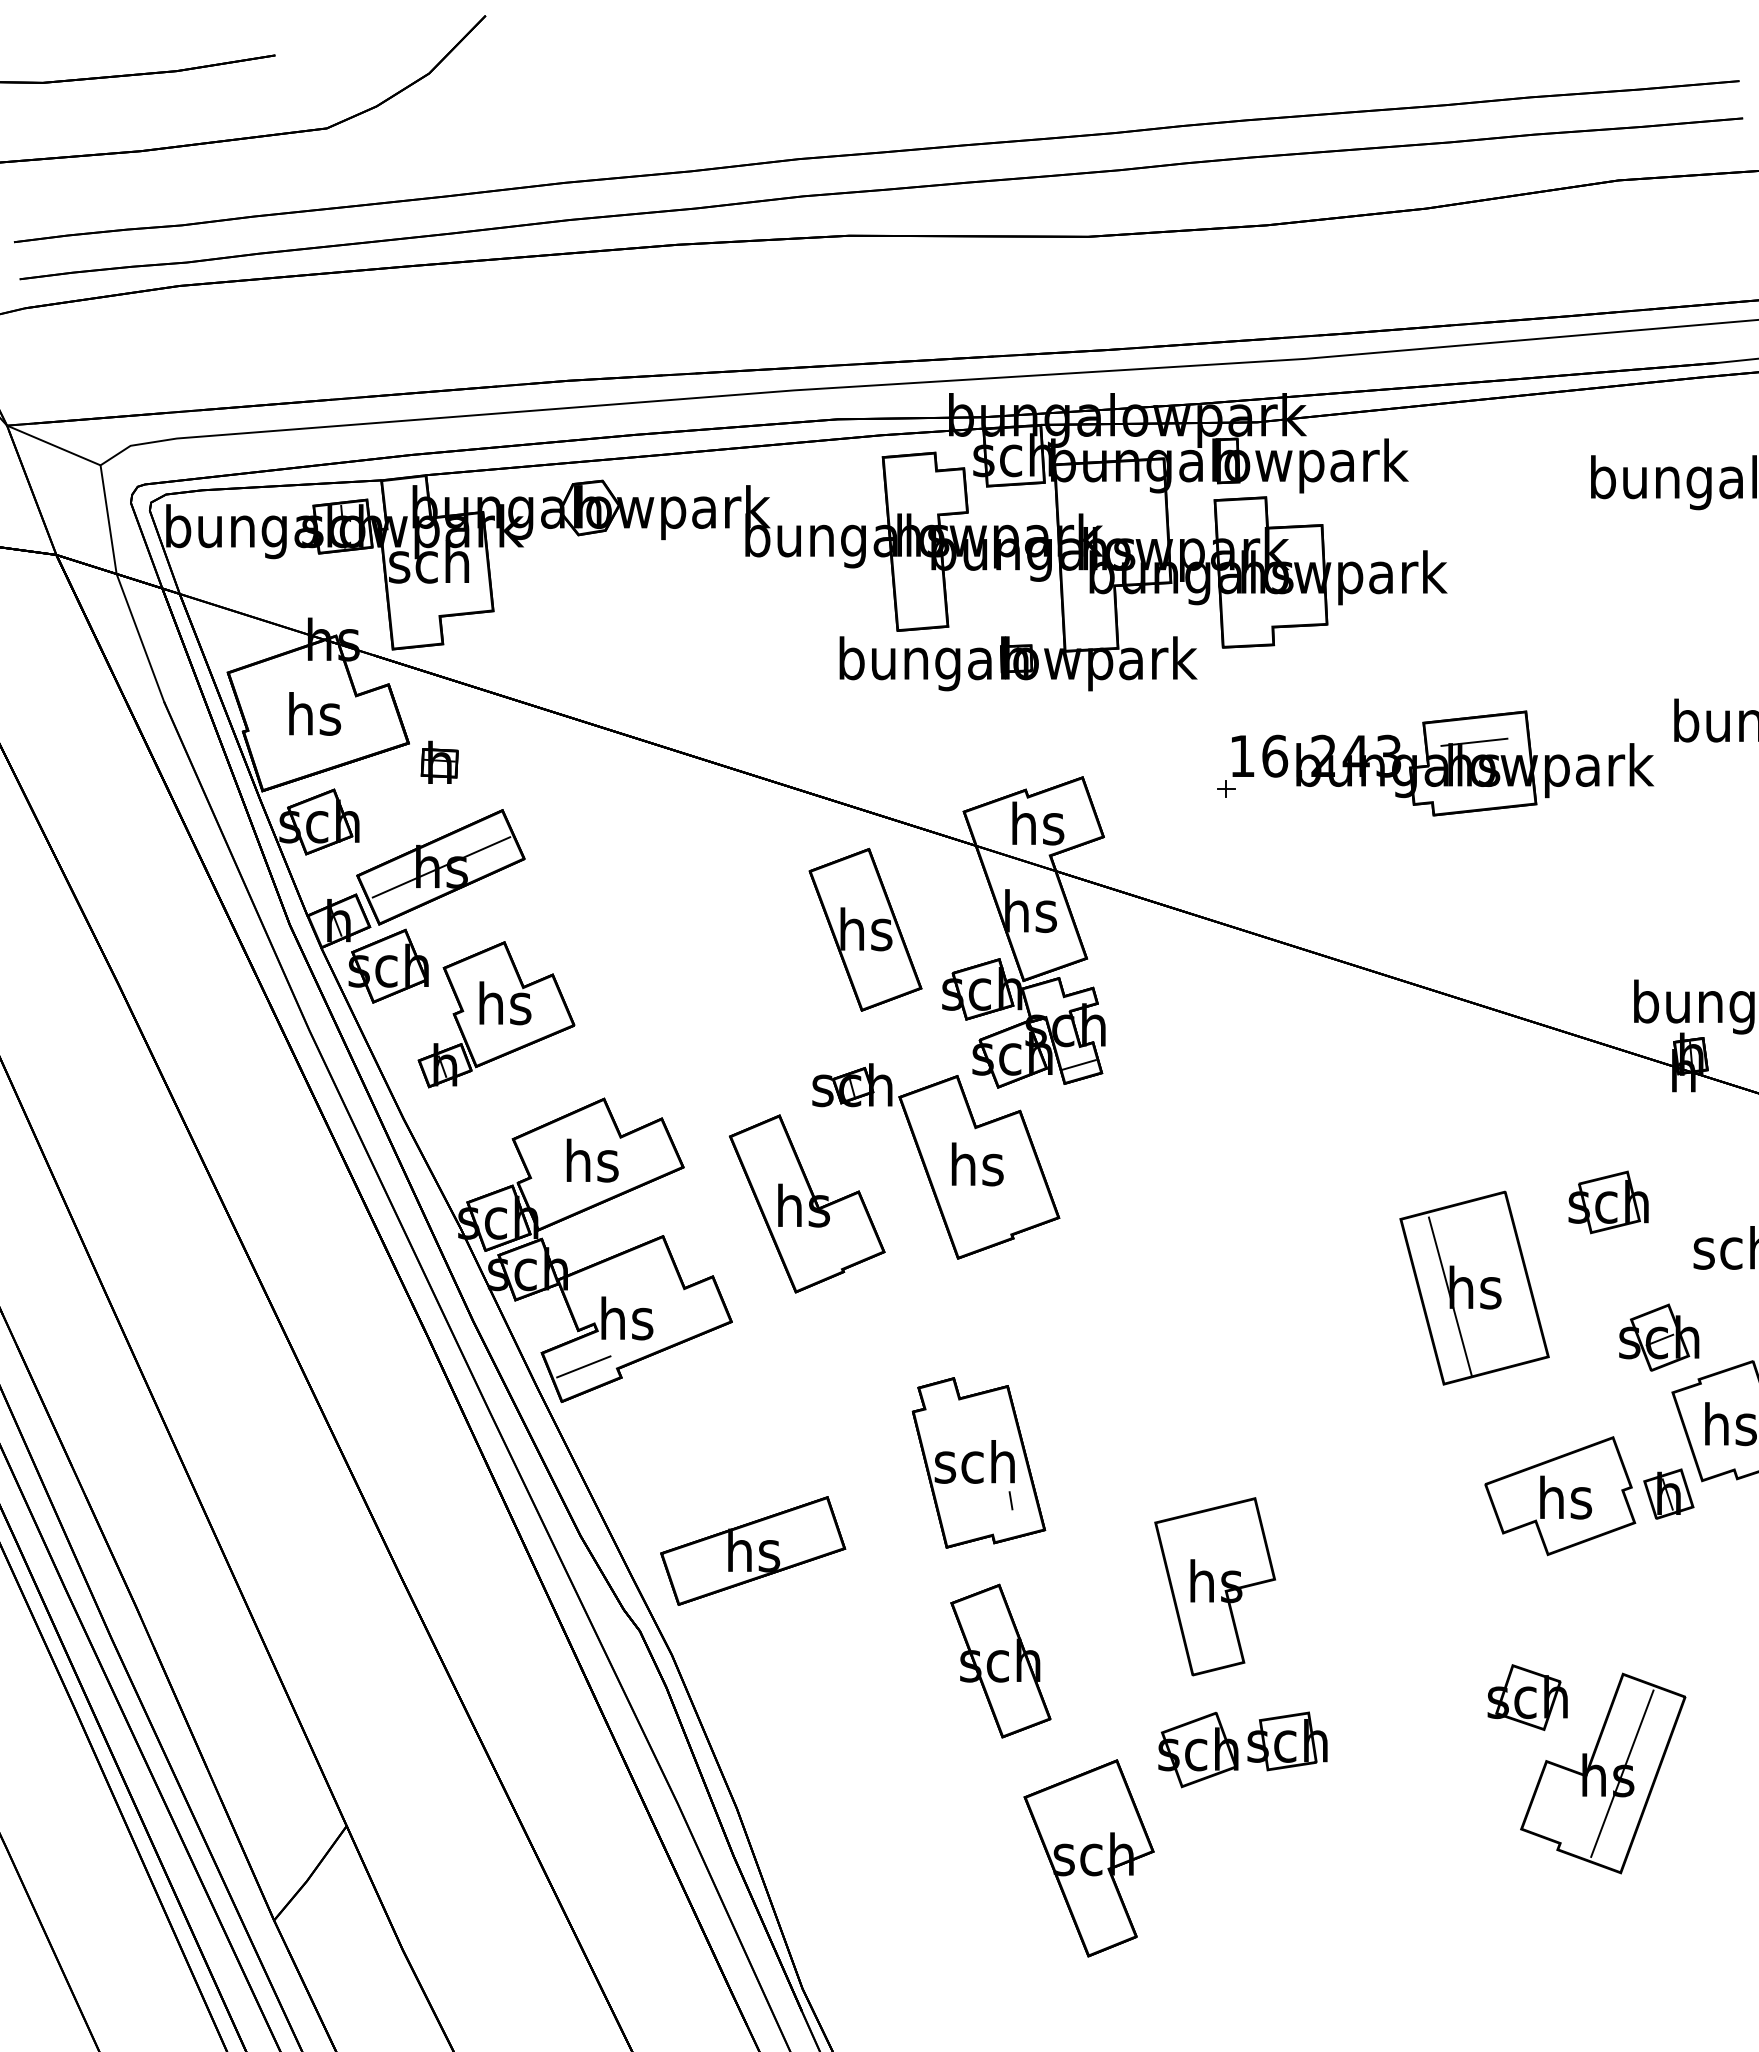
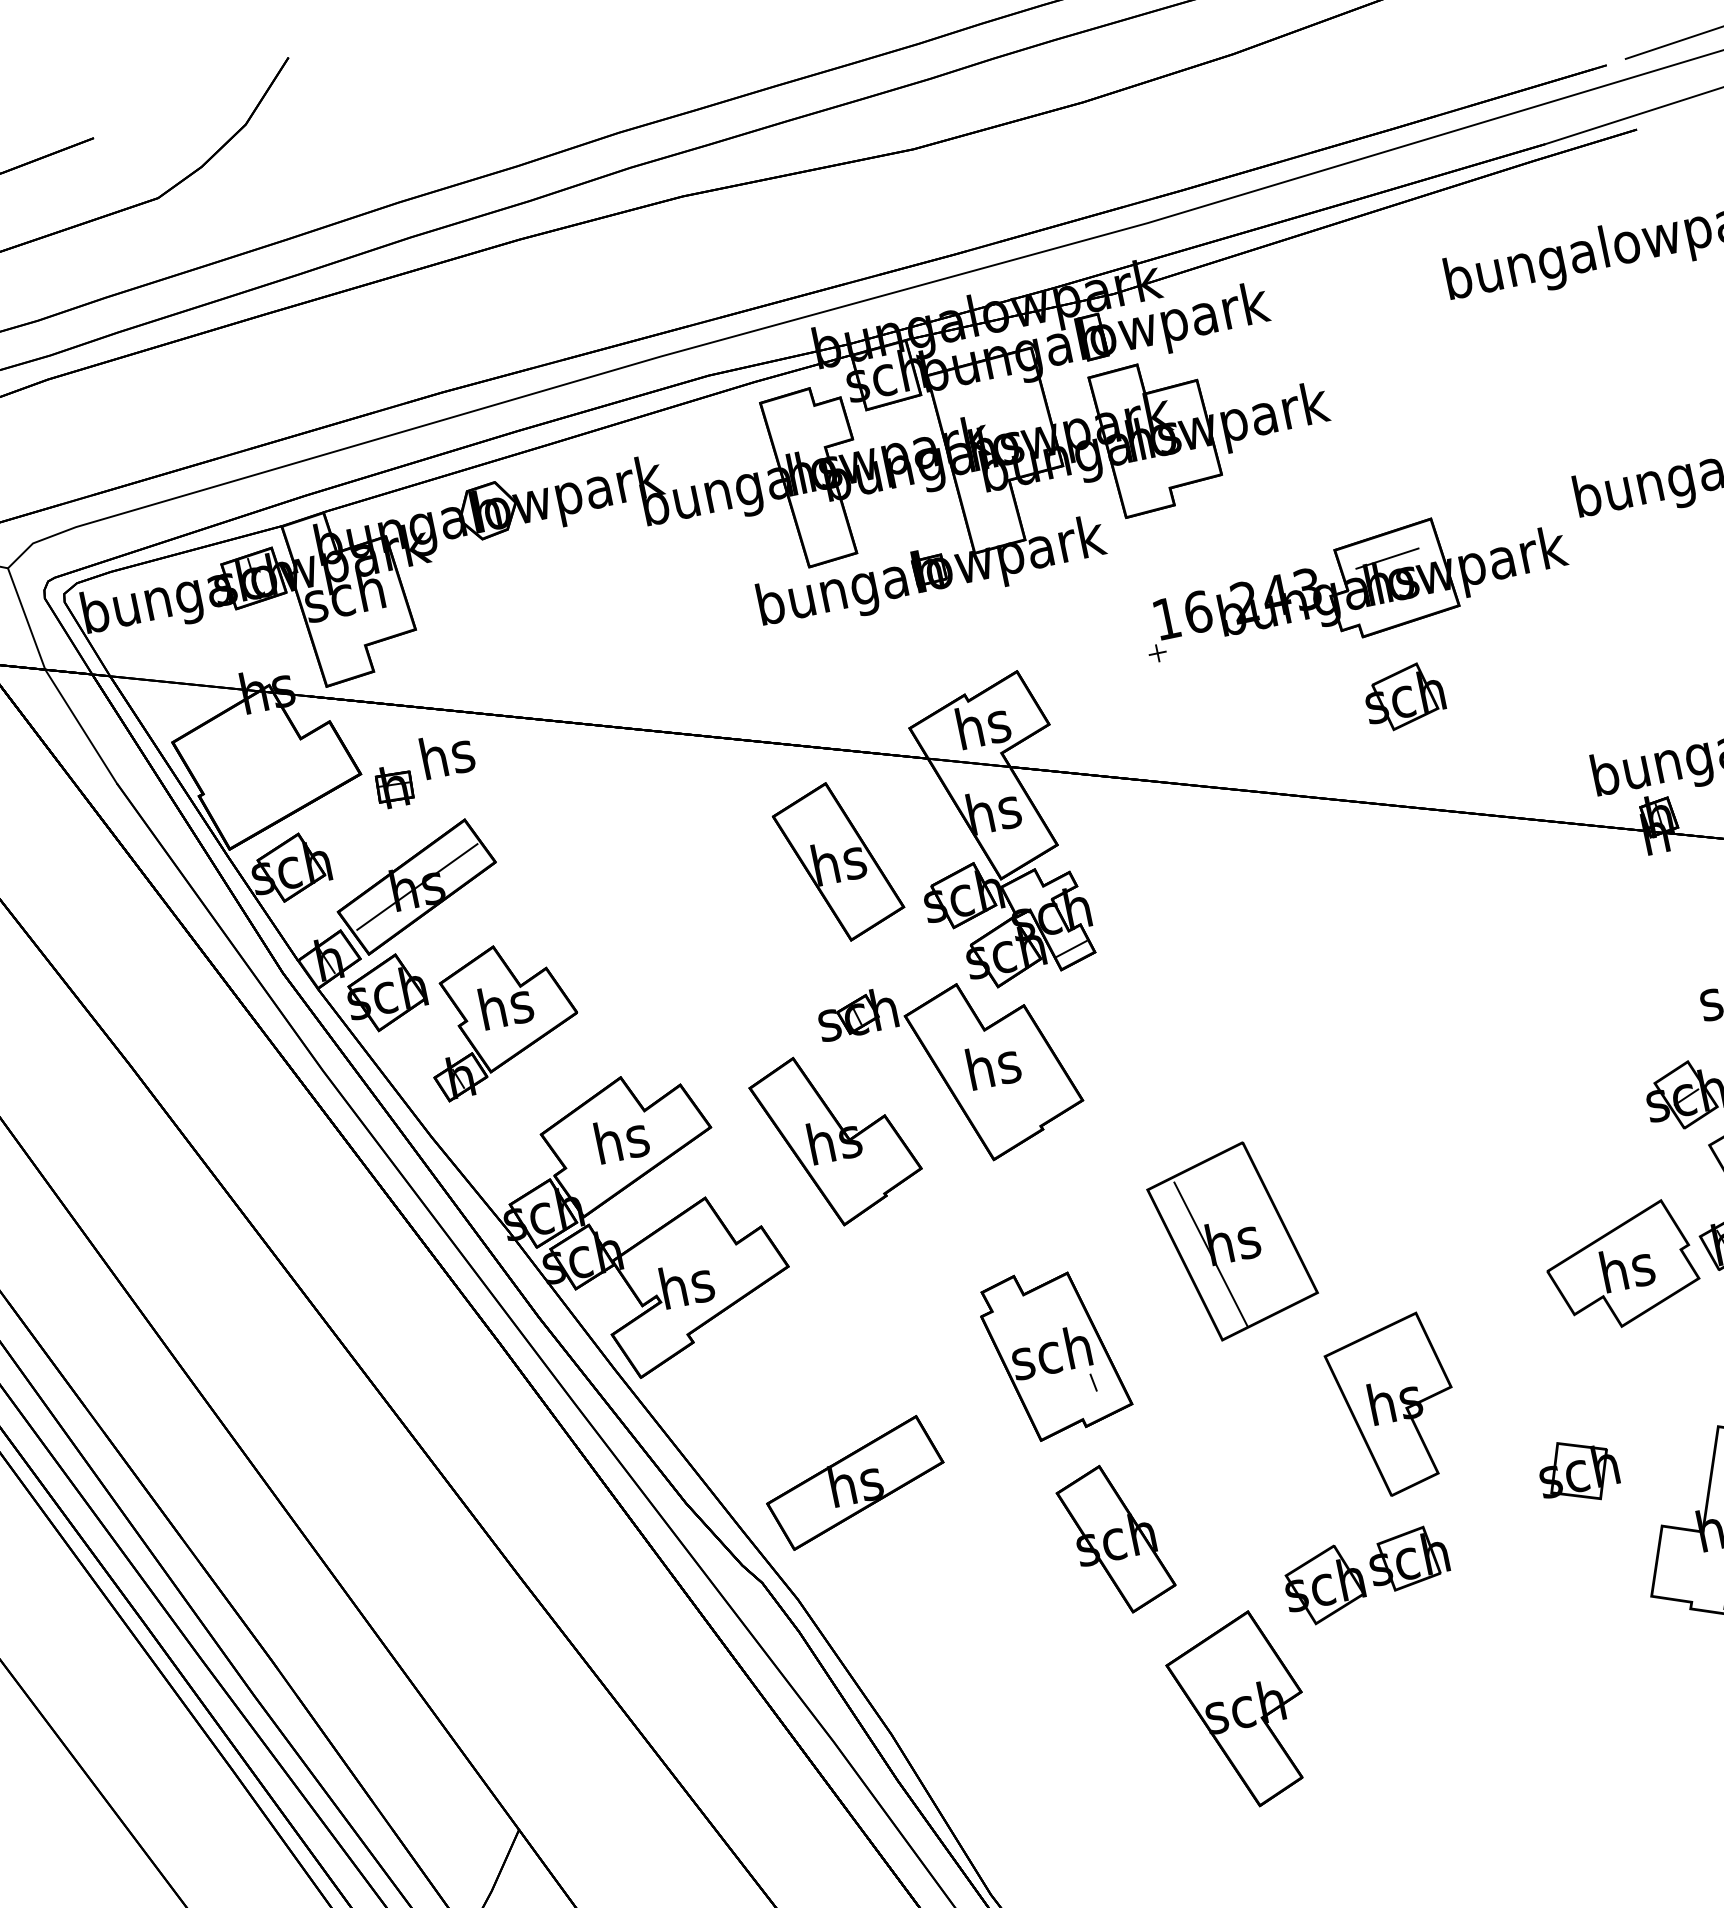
text: (315, 713) -> (447, 754), moved
part: (1608, 1202) -> (1404, 697), moved
part: (1474, 1287) -> (1232, 1240), moved
line: (583, 1366) -> (654, 1339), removed
part: (1214, 1586) -> (1394, 1405), moved
part: (1527, 1697) -> (1578, 1471), moved

